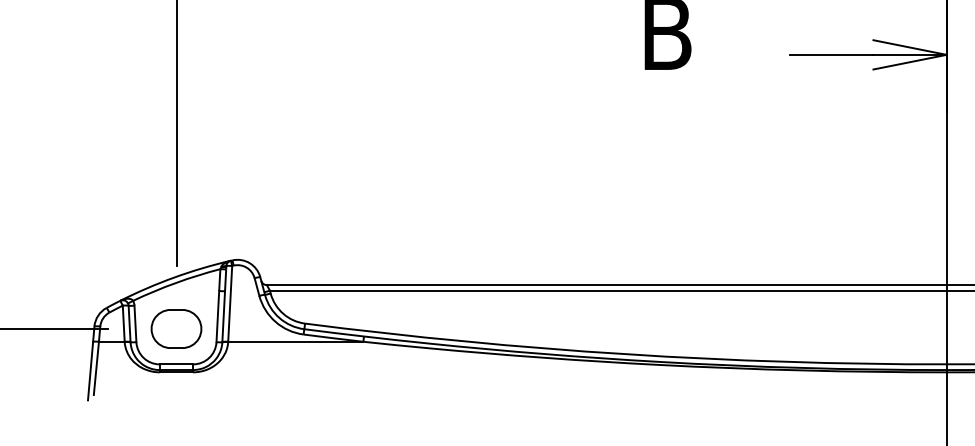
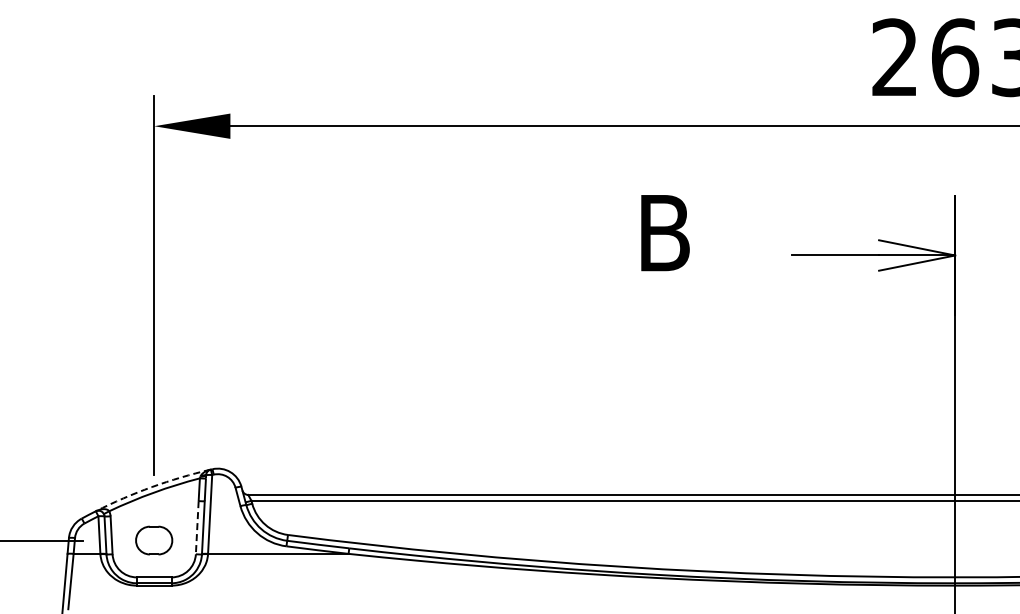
arc: (174, 277) -> (152, 487), solid -> dashed
line: (218, 316) -> (197, 527), solid -> dashed
part: (175, 328) -> (153, 540), size x0.7

